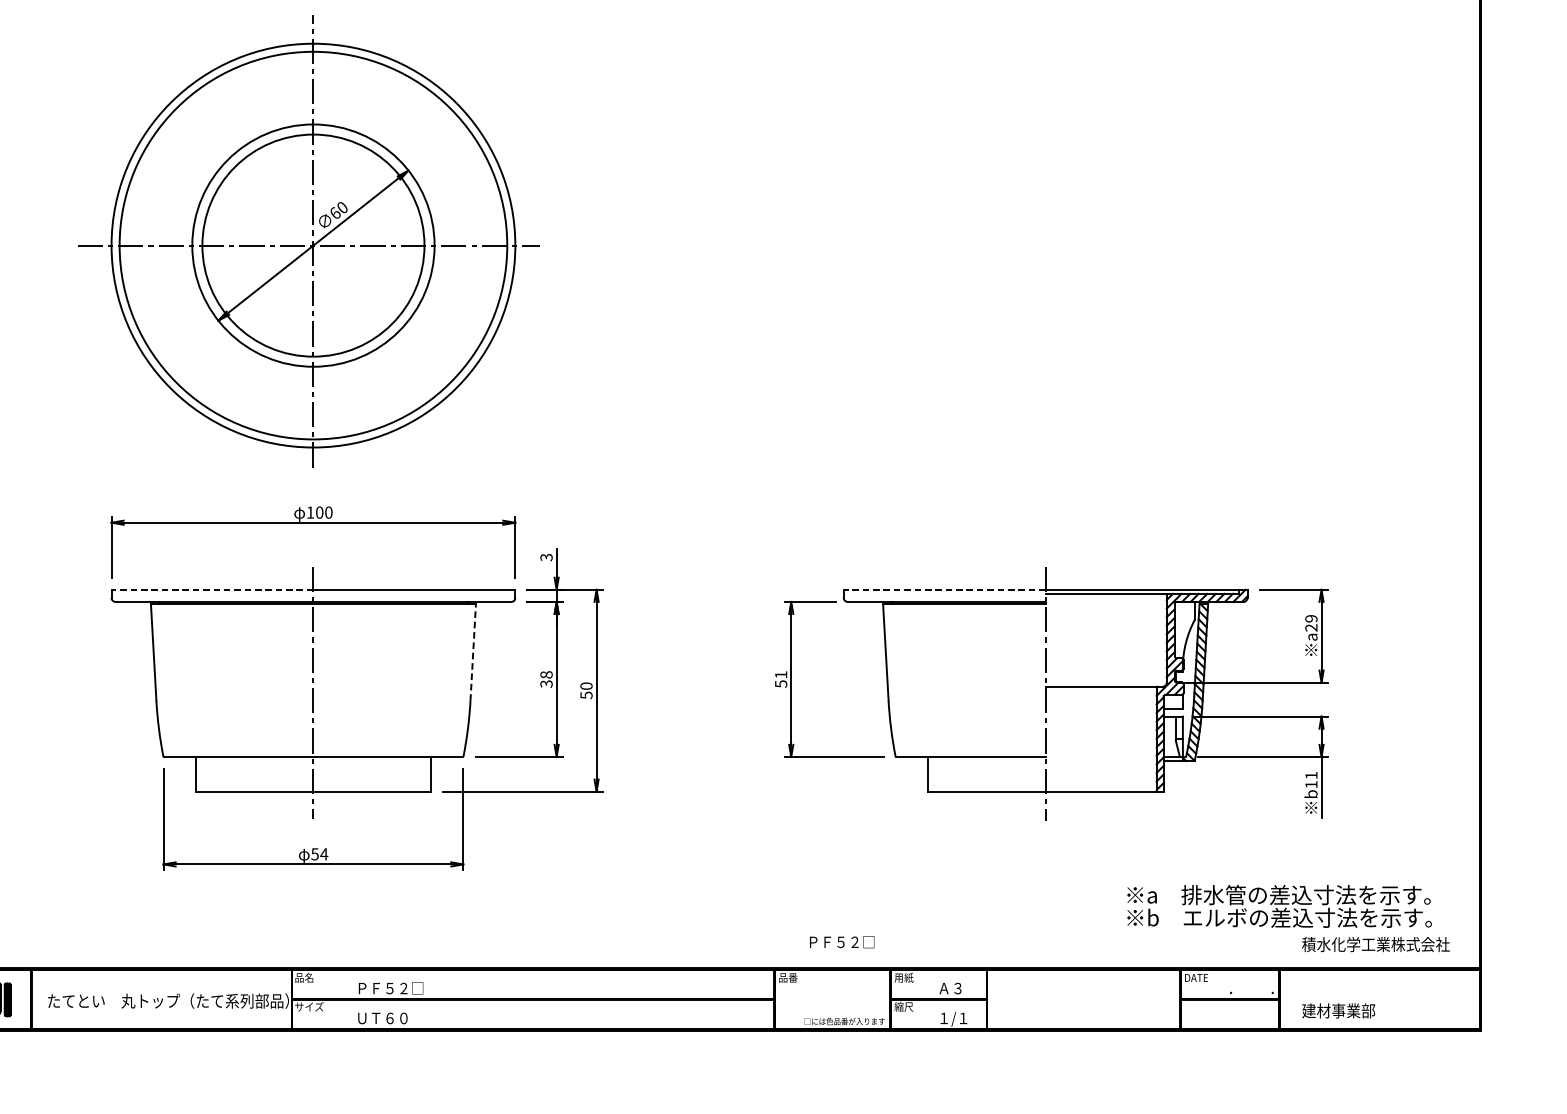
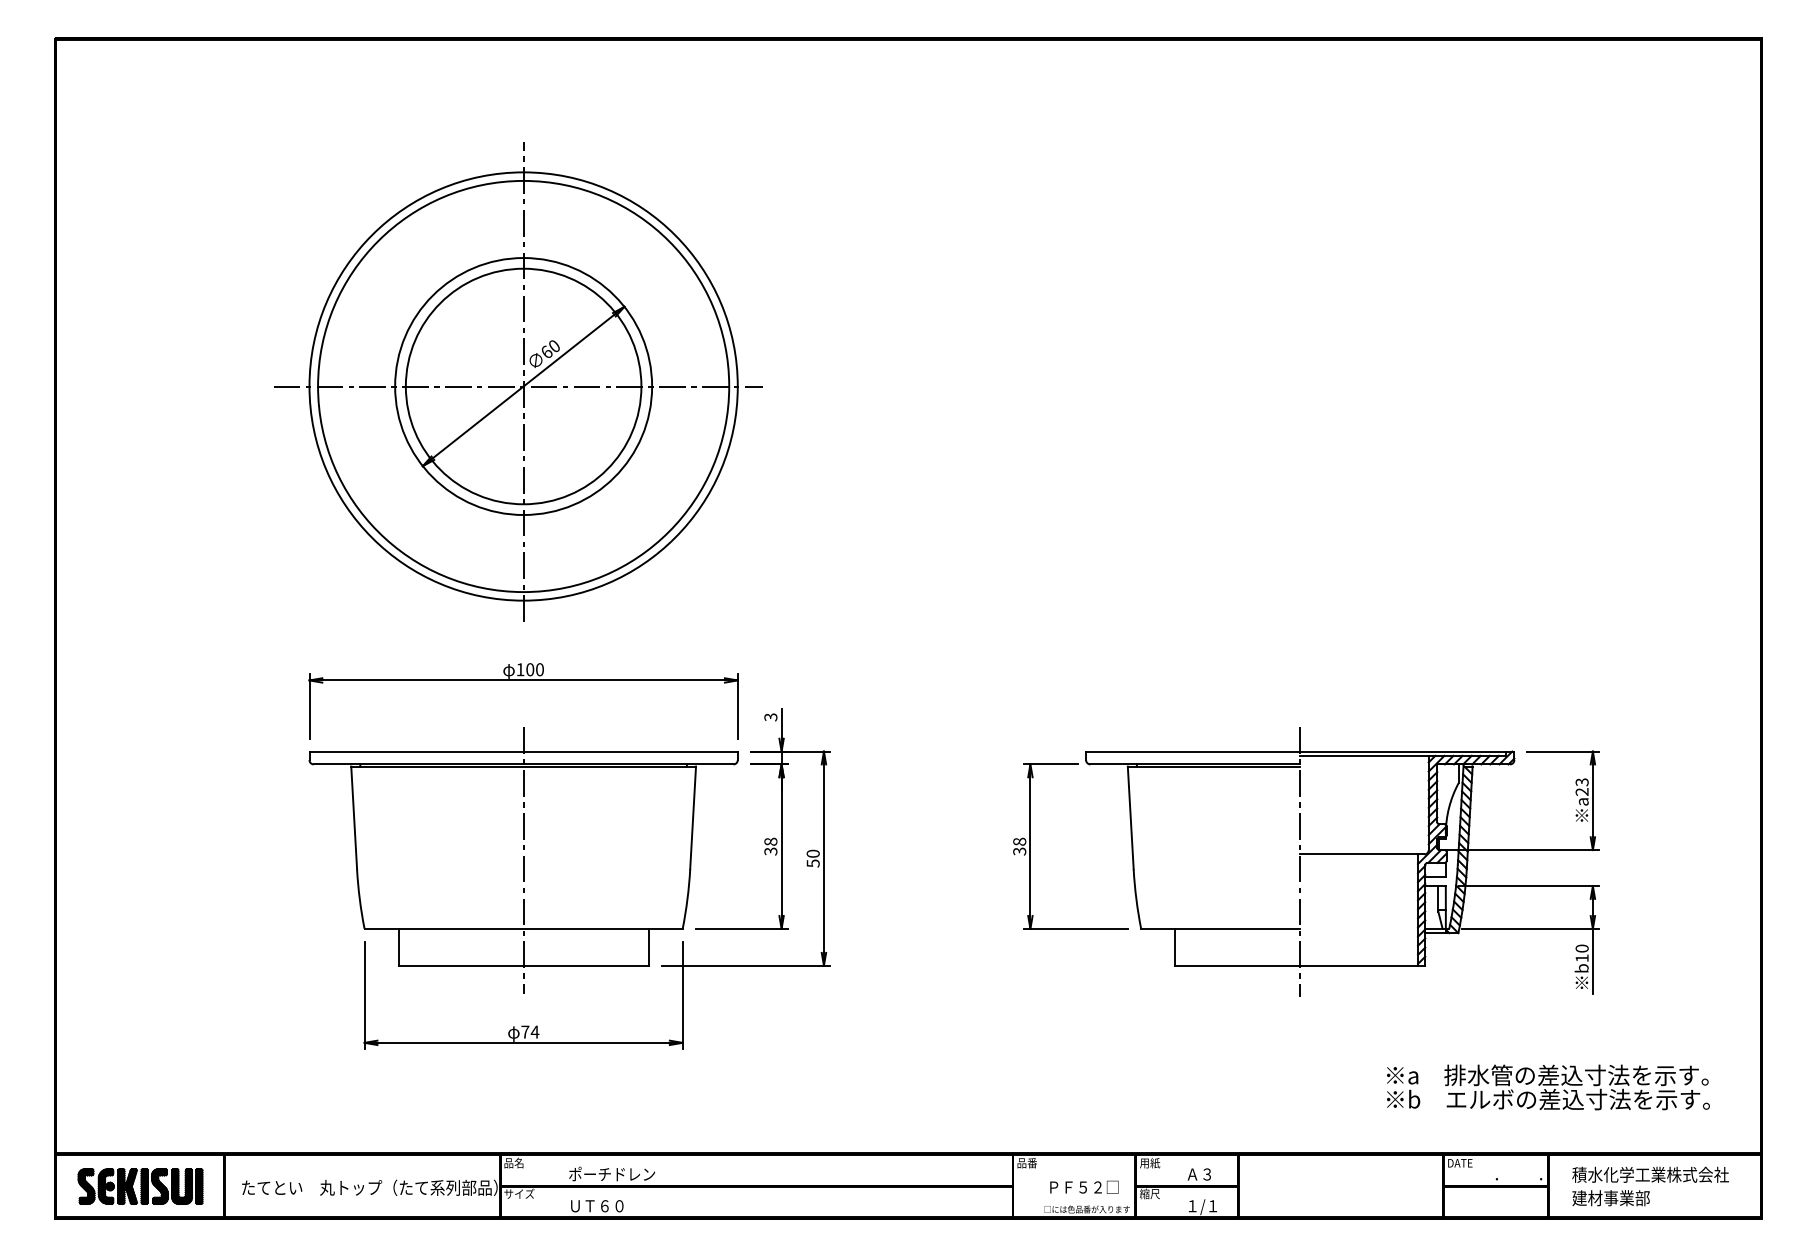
line: (212, 589) -> (416, 751), dashed -> solid
line: (944, 589) -> (1192, 751), dashed -> solid
text: (1311, 618) -> (1582, 782), a29 -> a23
line: (473, 651) -> (693, 817), dashed -> solid
text: (780, 679) -> (1019, 846), 51 -> 38
text: (1310, 775) -> (1581, 948), b11 -> b10
text: (315, 853) -> (525, 1031), 54 -> 74
text: (842, 941) -> (1084, 1186), moved
text: (1375, 944) -> (1650, 1174), moved
text: (397, 987) -> (612, 1173), ＰＦ５２□ -> ポーチドレン

